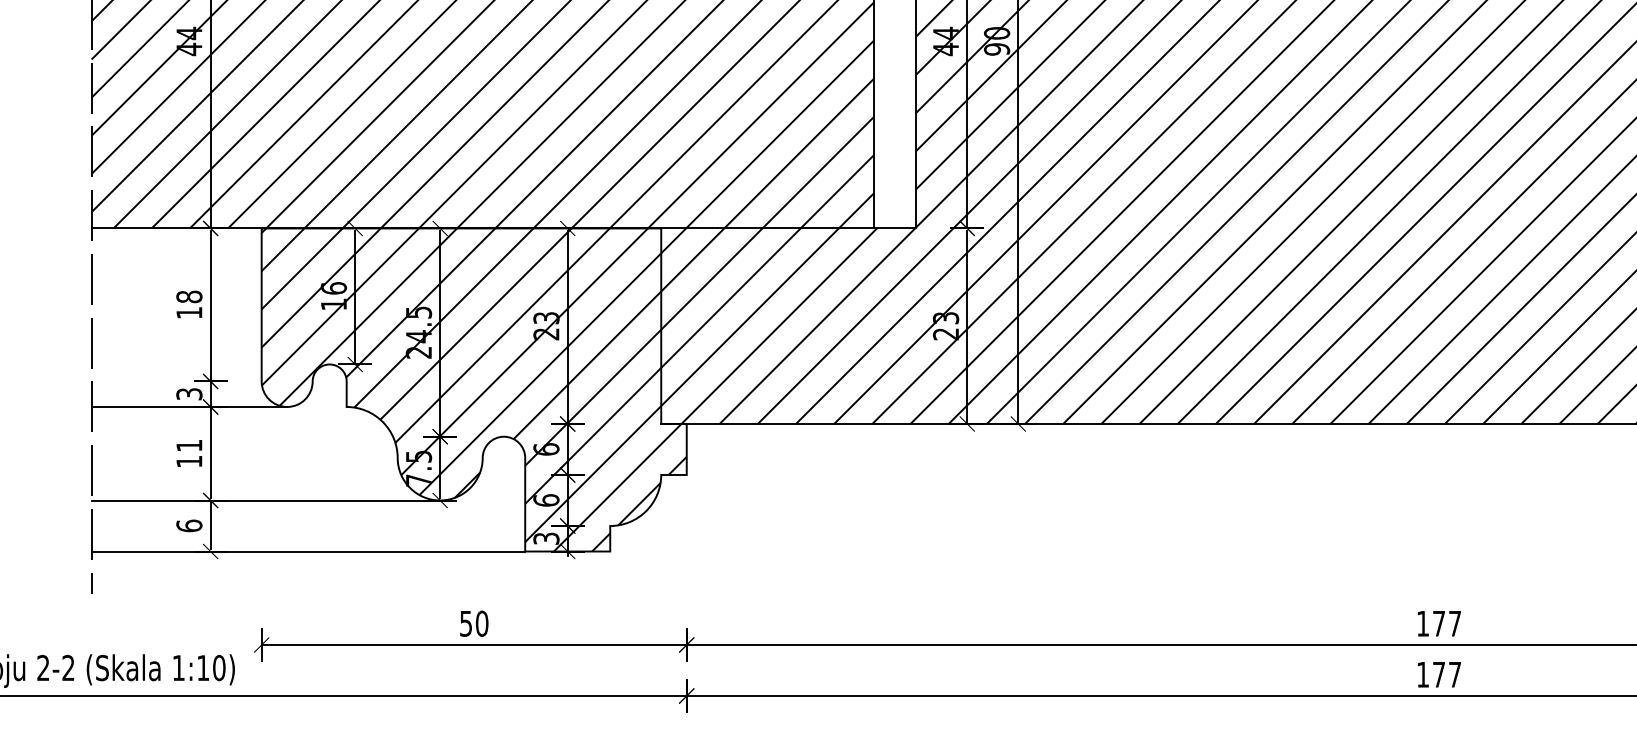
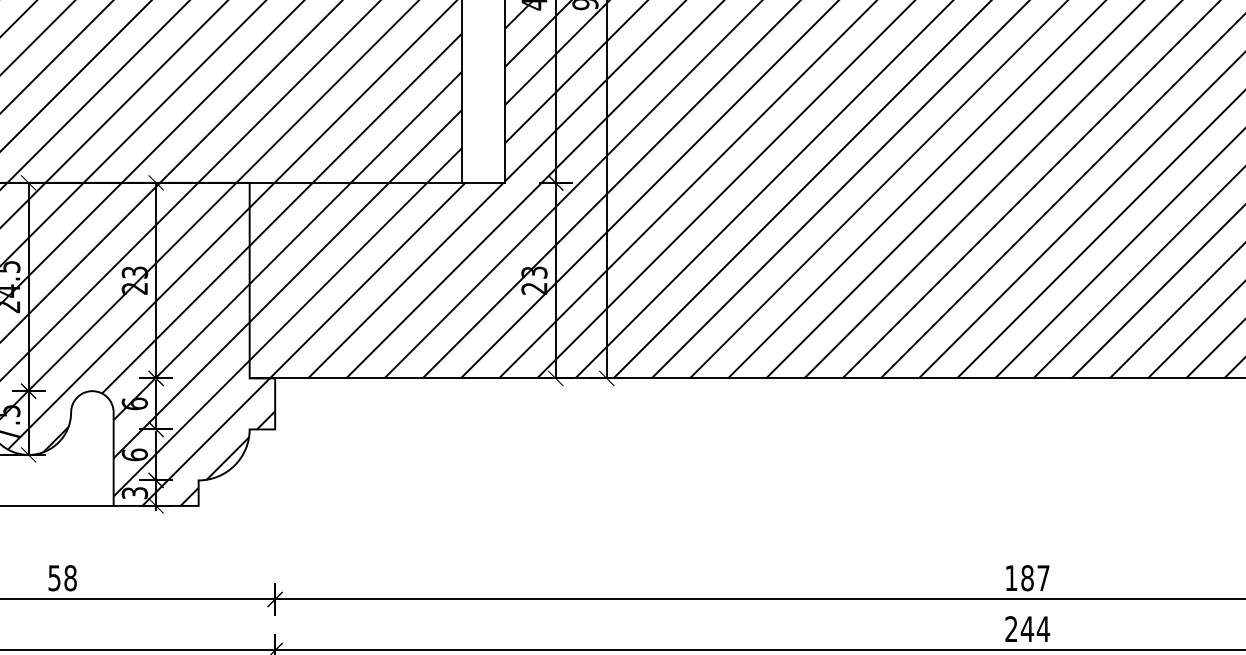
text: (481, 623) -> (69, 577), 50 -> 58
text: (1438, 623) -> (1026, 577), 177 -> 187
text: (1439, 674) -> (1027, 628), 177 -> 244

